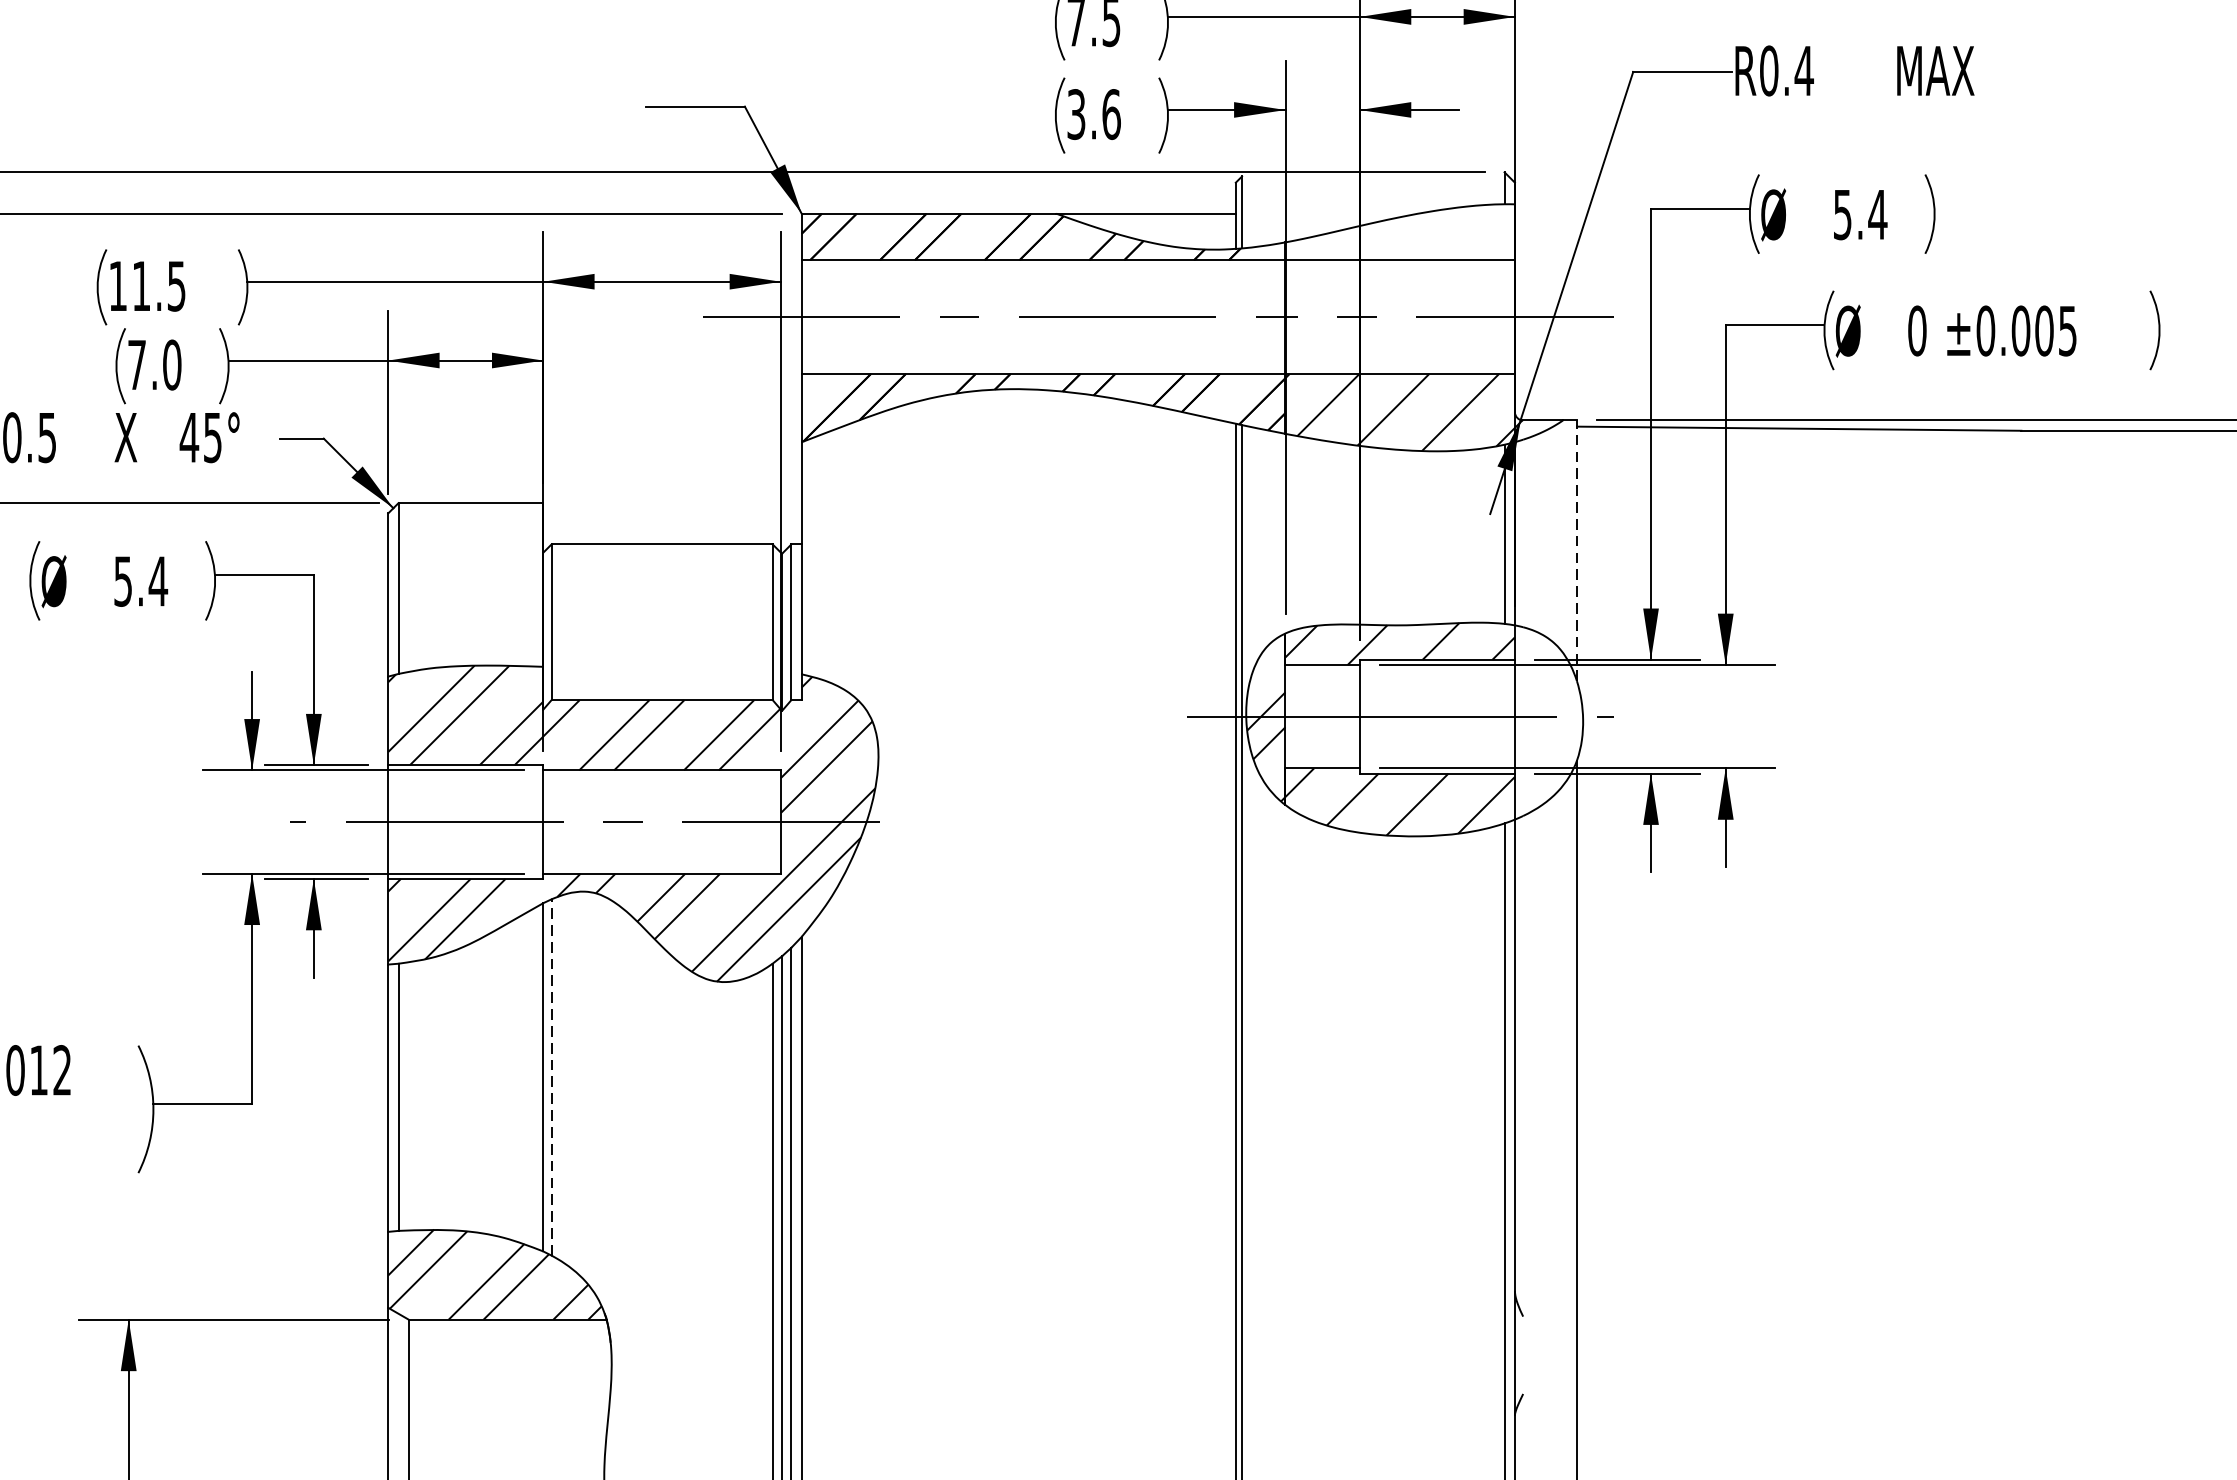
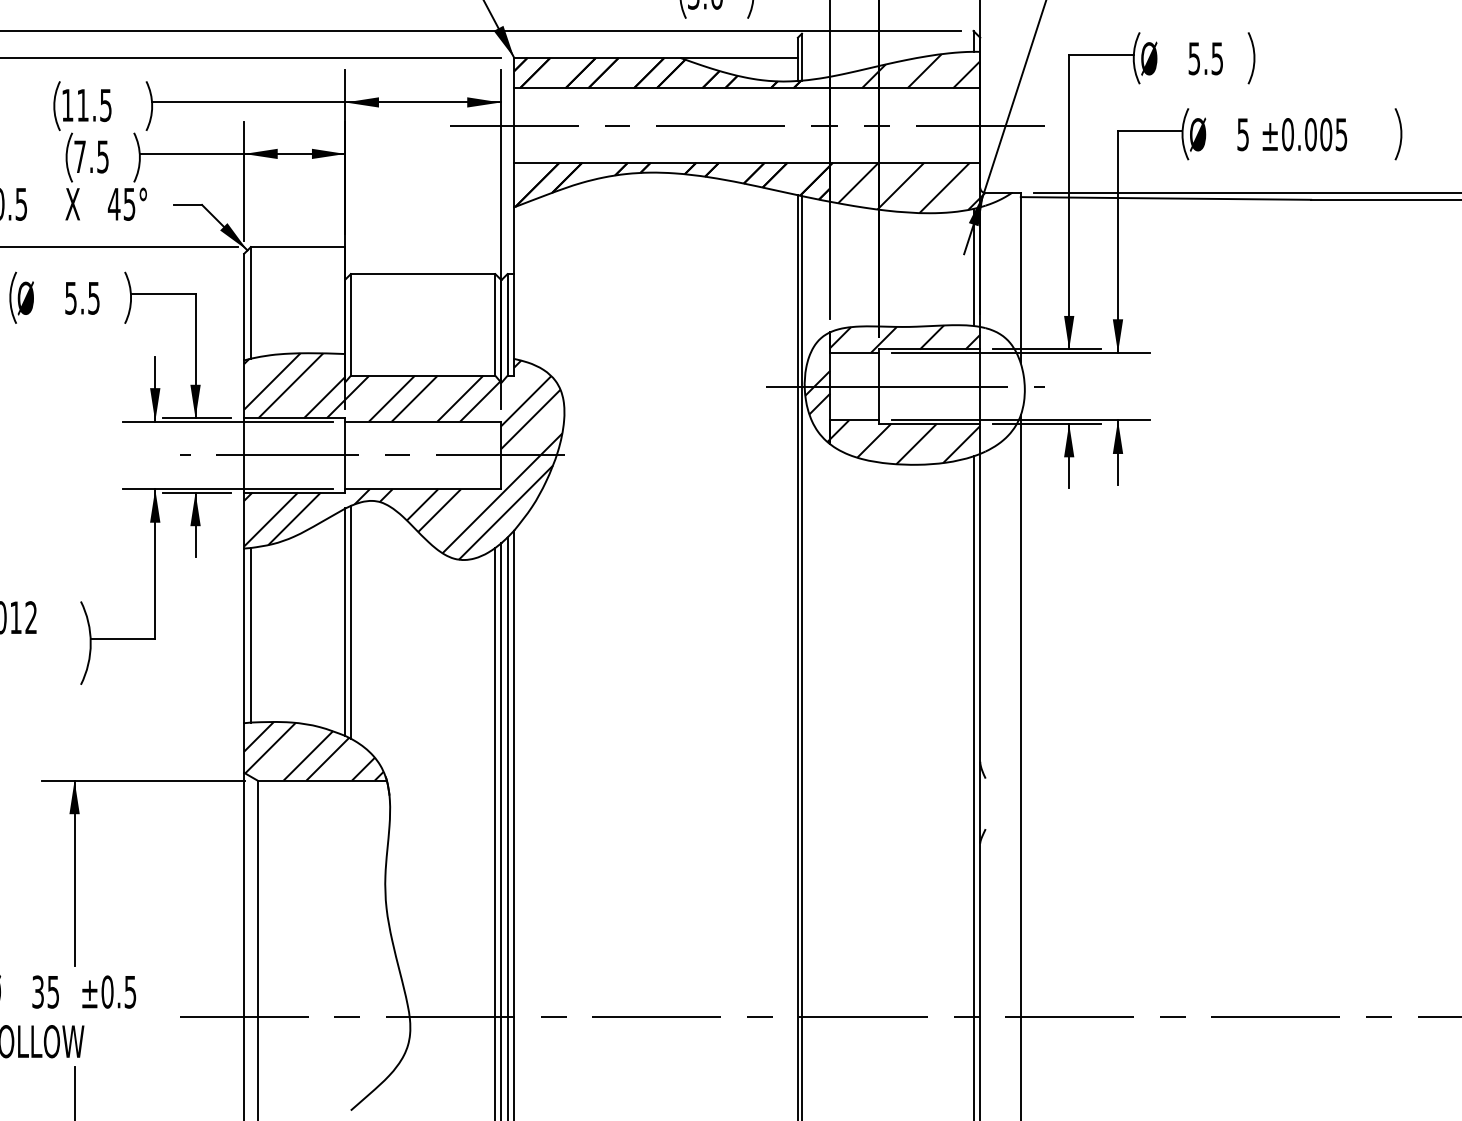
text: (1878, 214) -> (1217, 58), 5.4 -> 5.5
hatch: (1423, 234) -> (920, 71), added
text: (1917, 330) -> (1243, 134), 0 -> 5
text: (172, 364) -> (103, 156), 7.0 -> 7.5
line: (1576, 549) -> (1020, 277), dashed -> solid
text: (157, 581) -> (93, 298), 5.4 -> 5.5
line: (550, 1076) -> (350, 621), dashed -> solid

